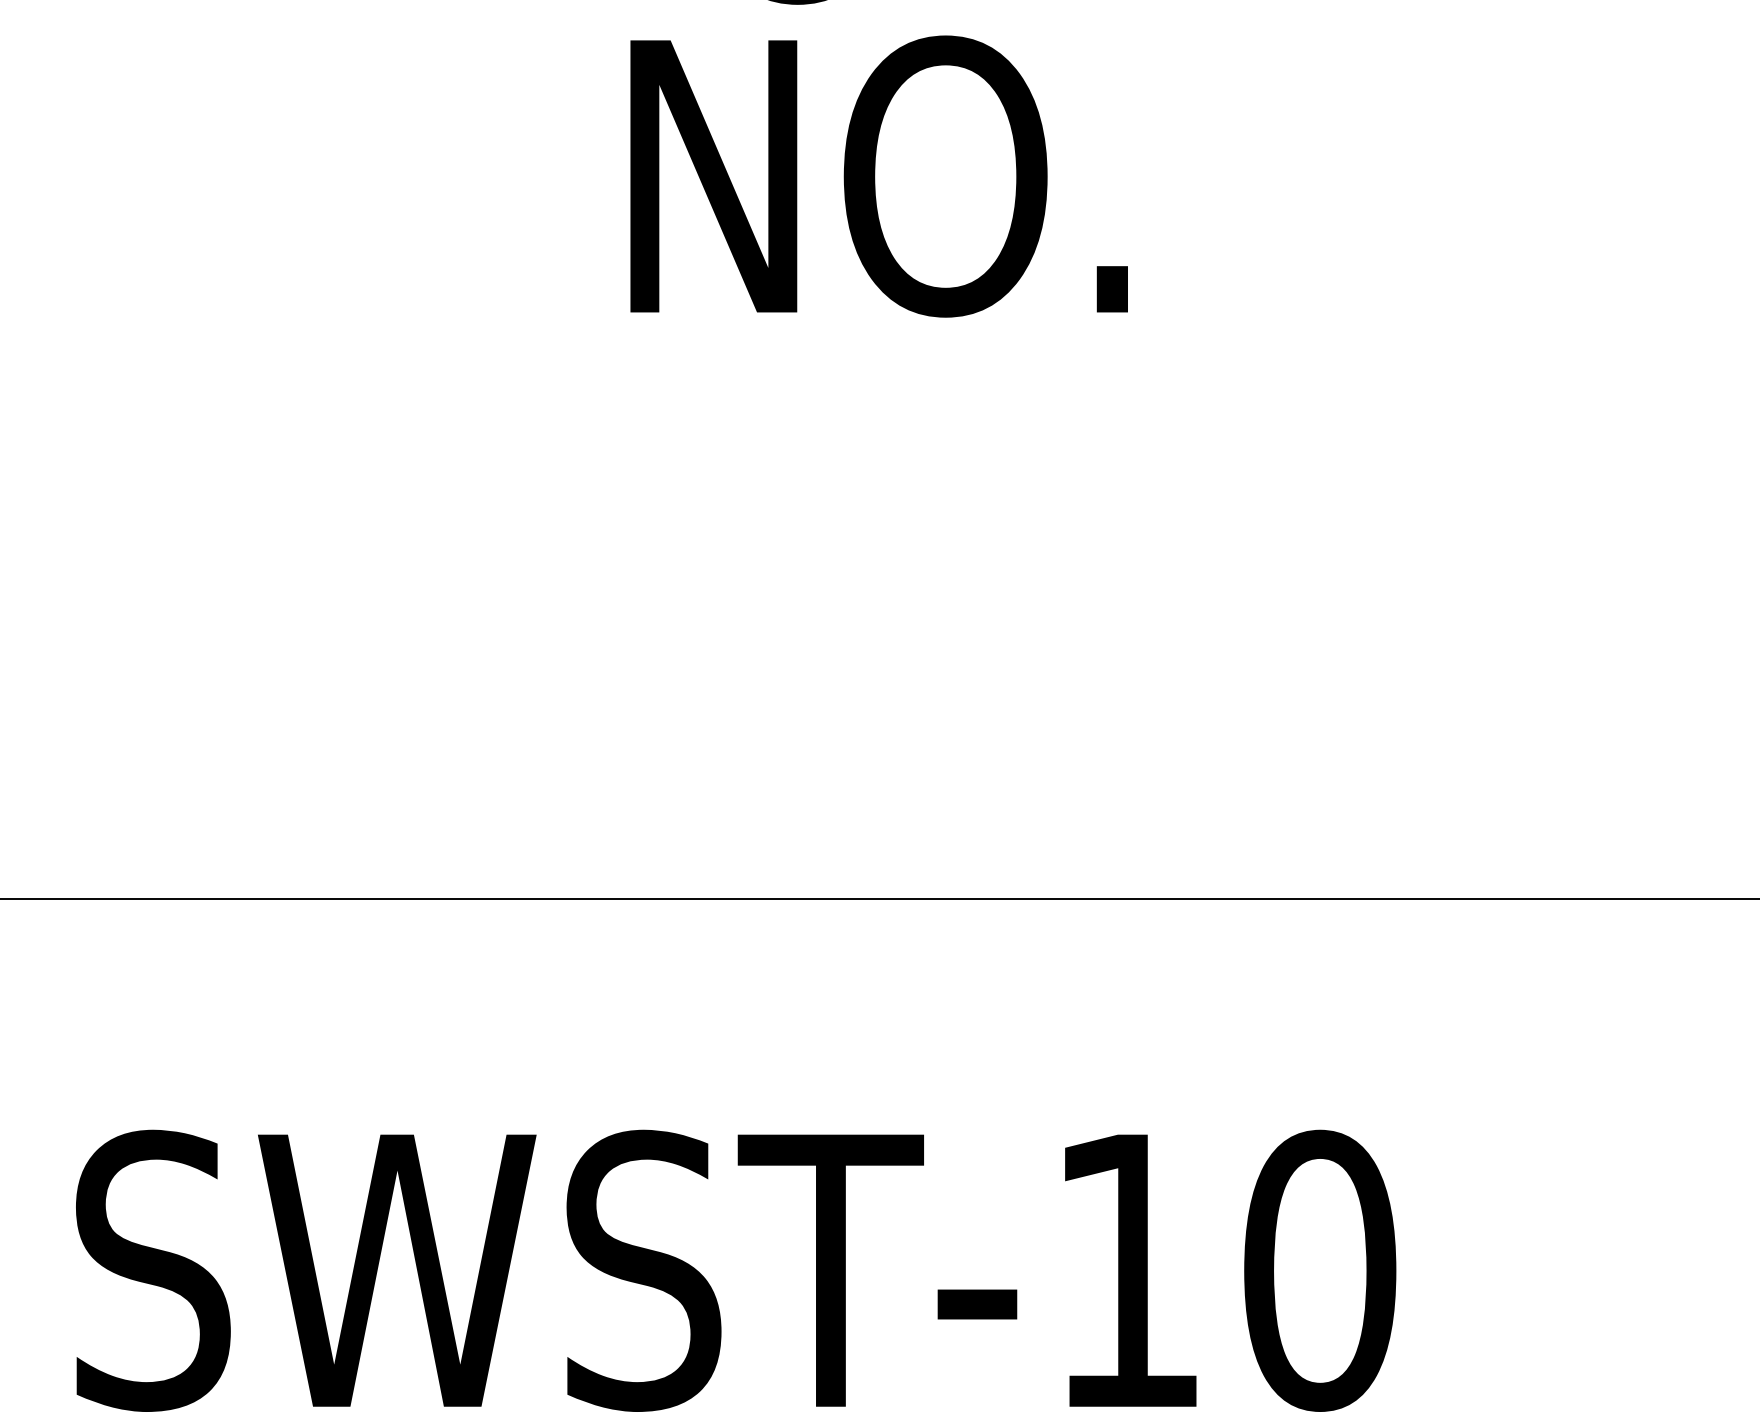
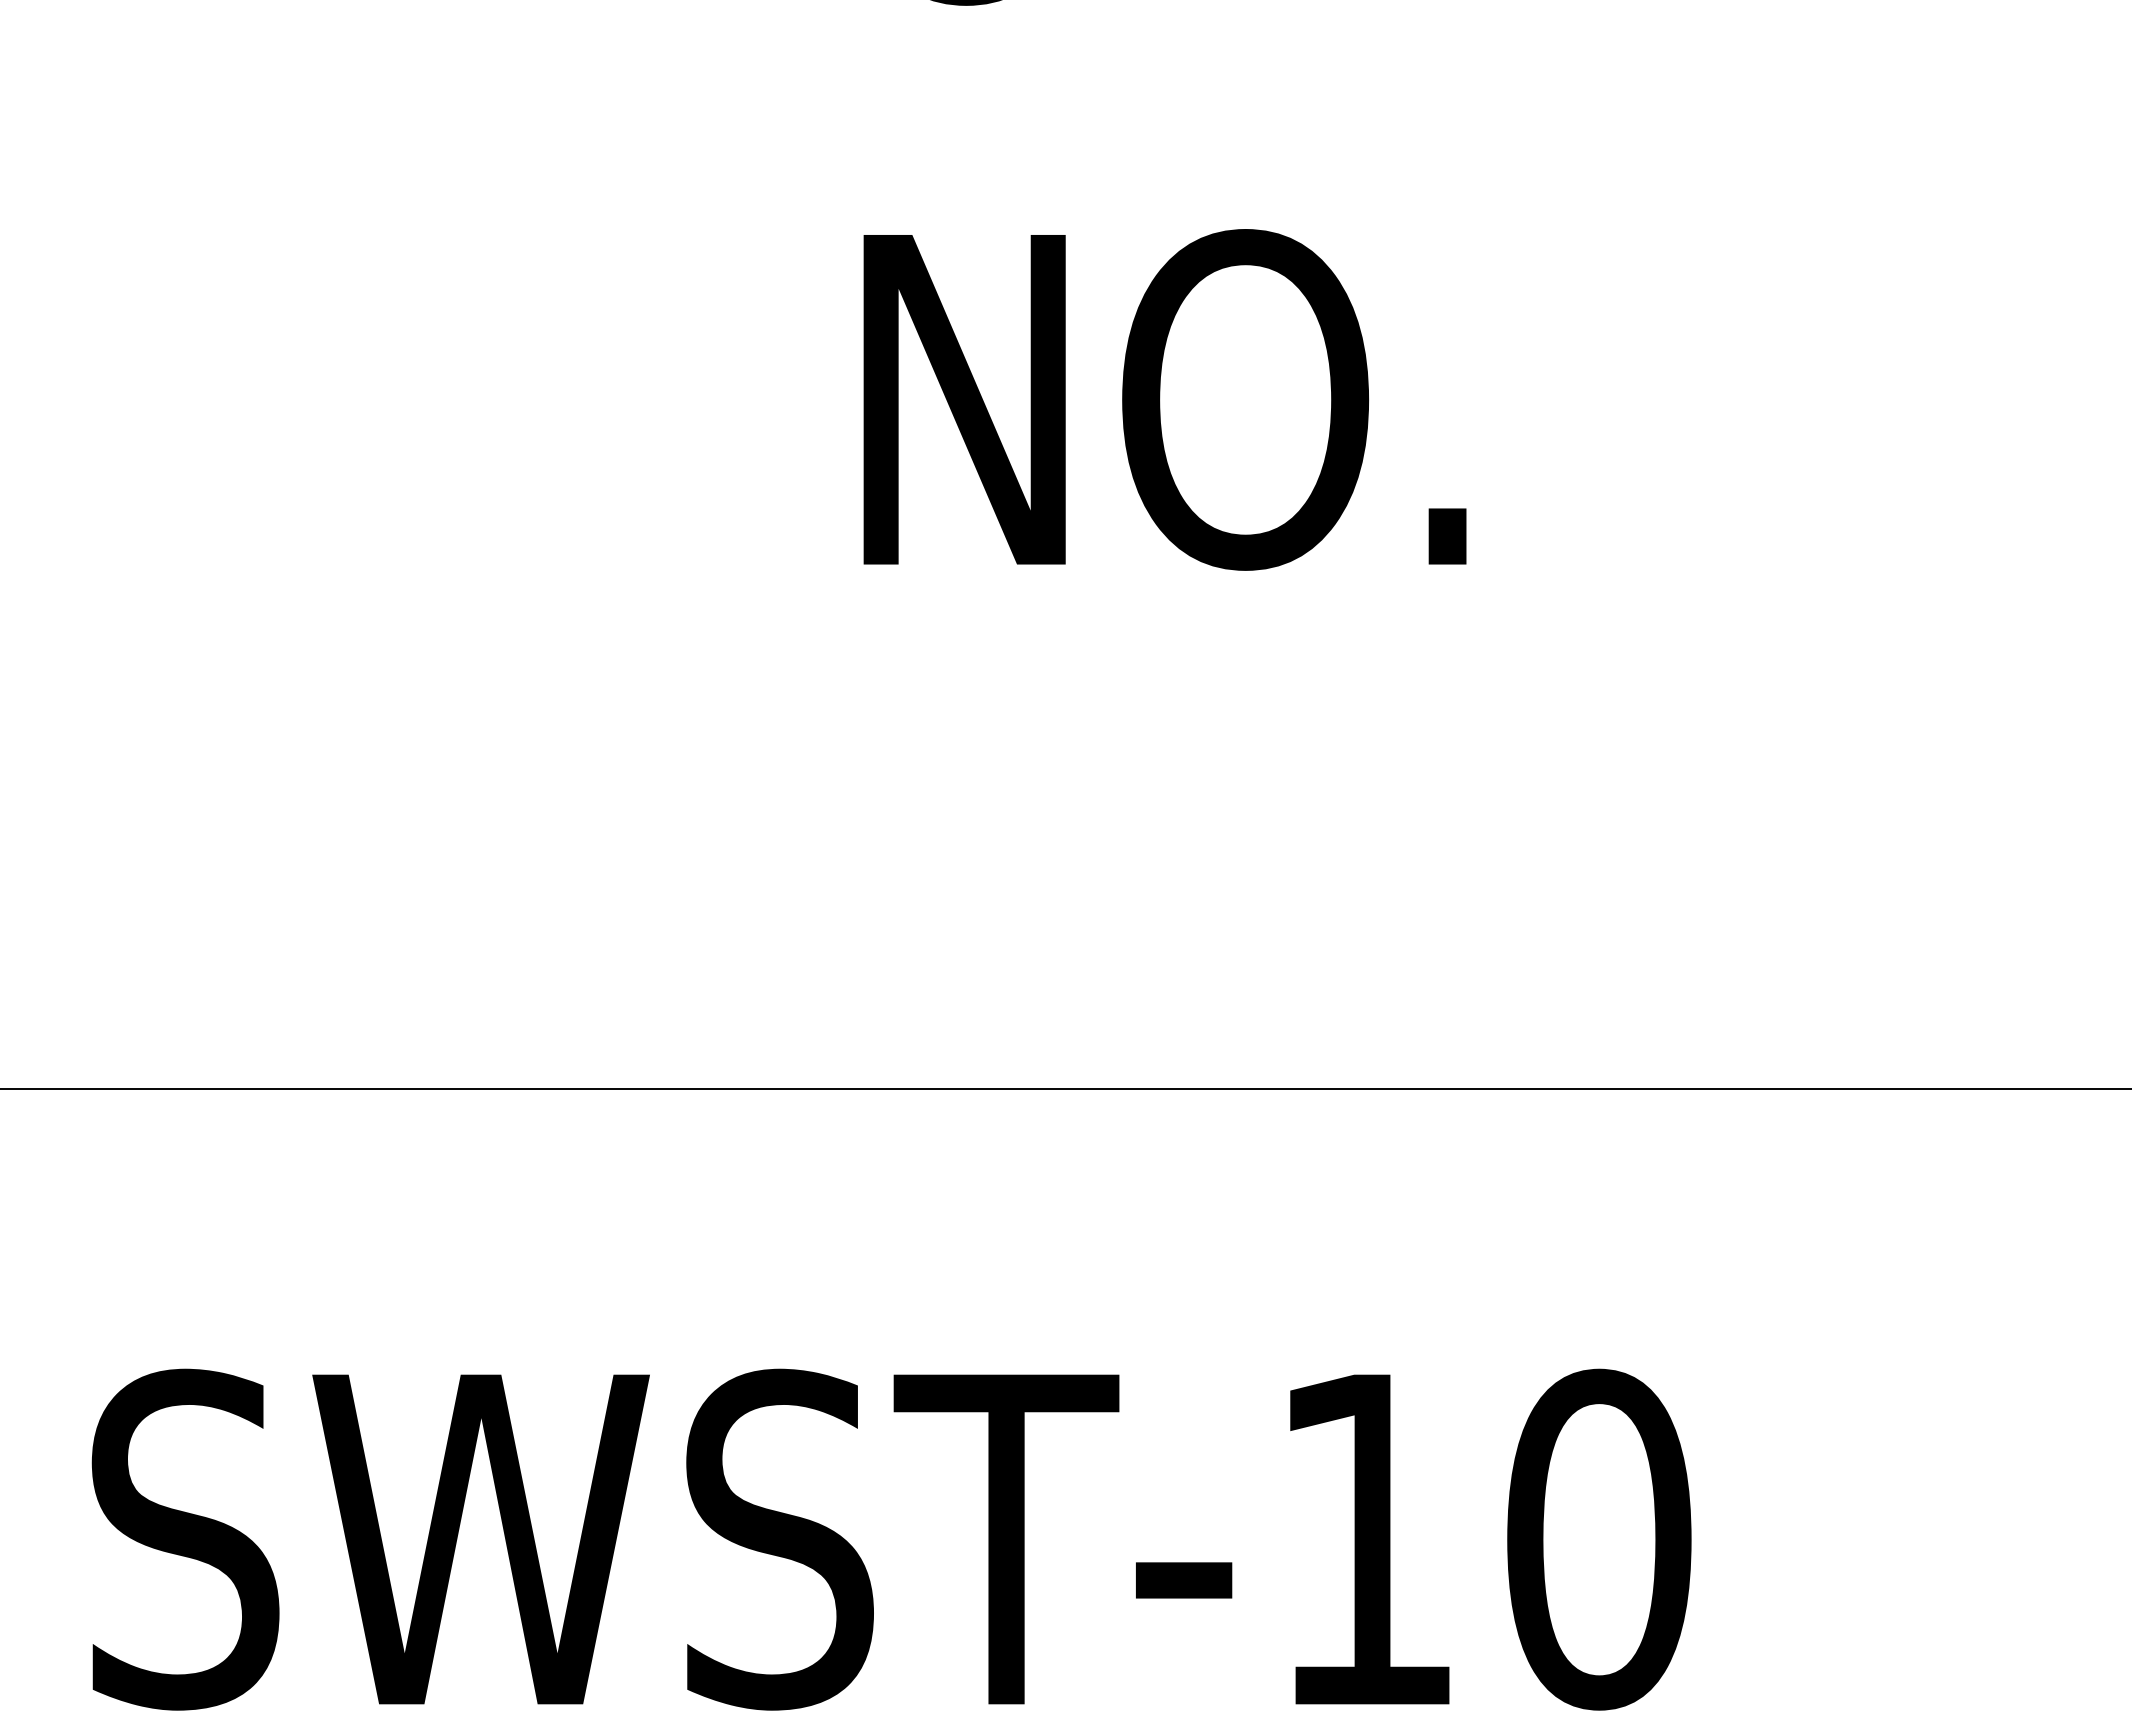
text: (878, 176) -> (1164, 399), moved

